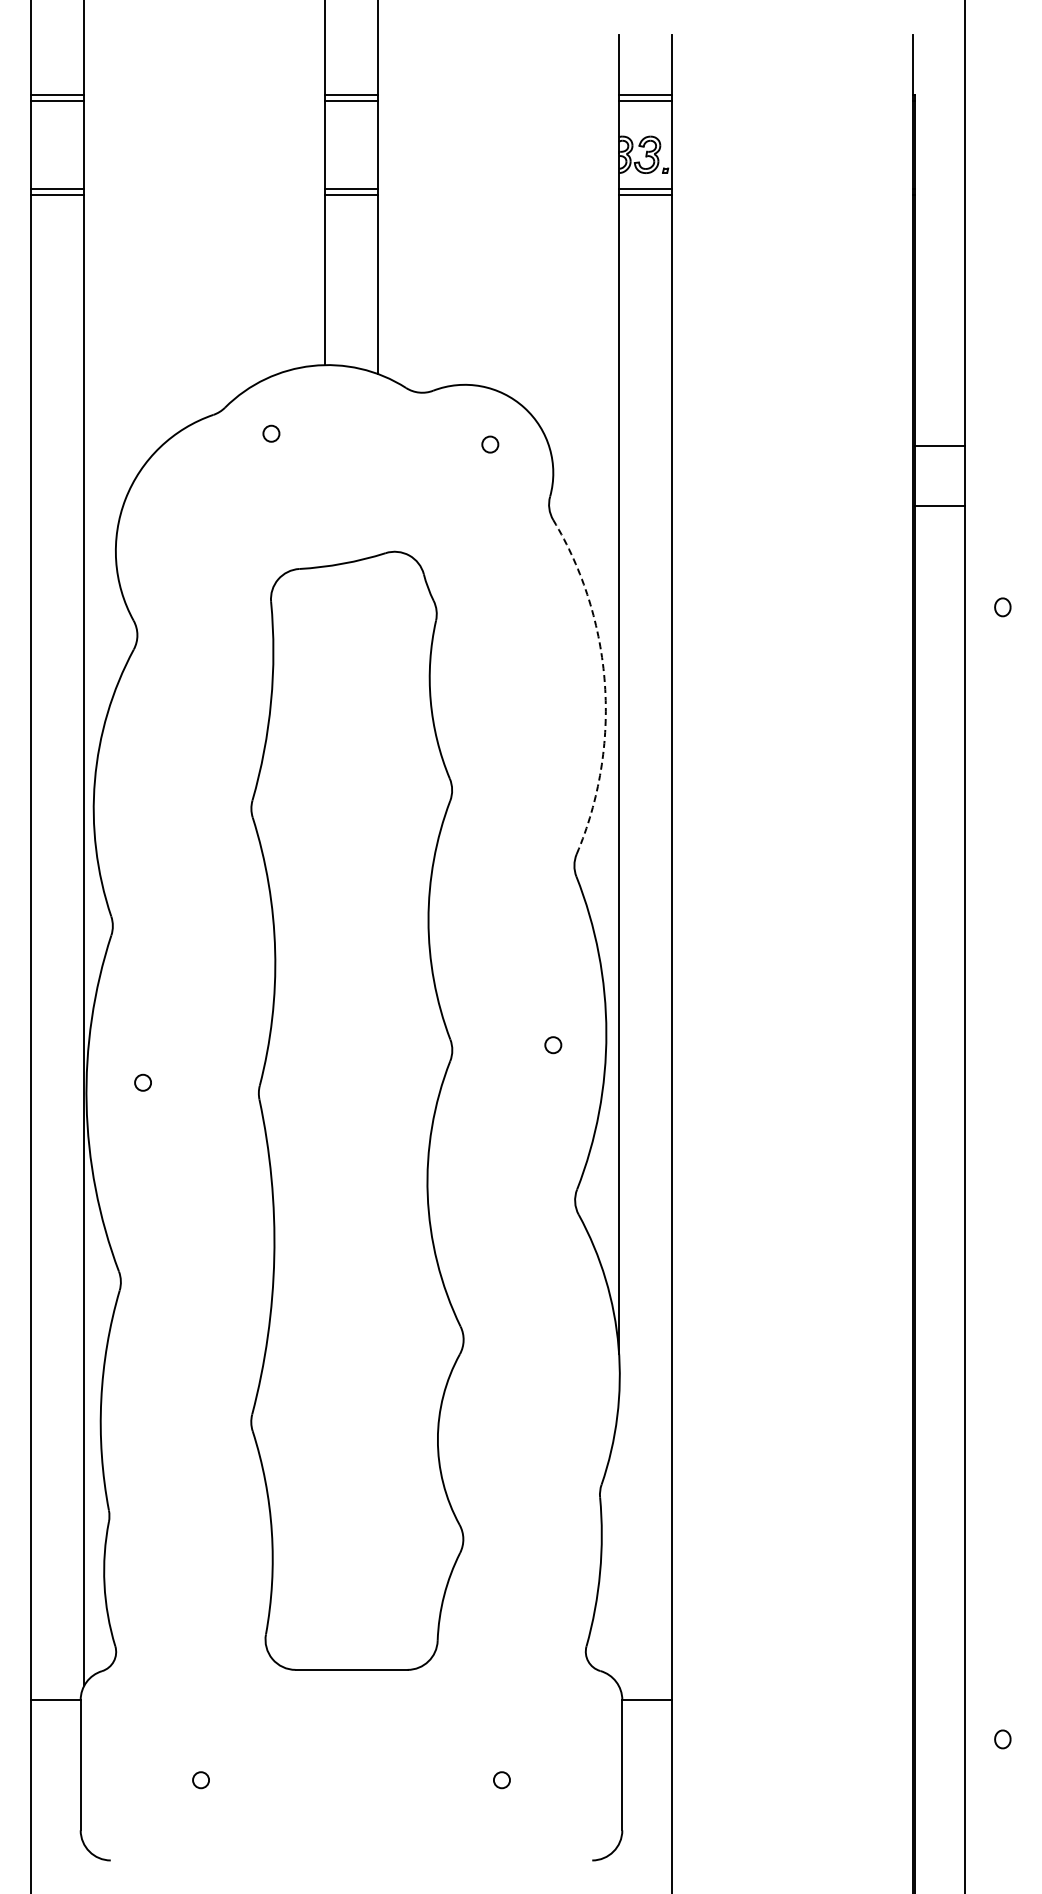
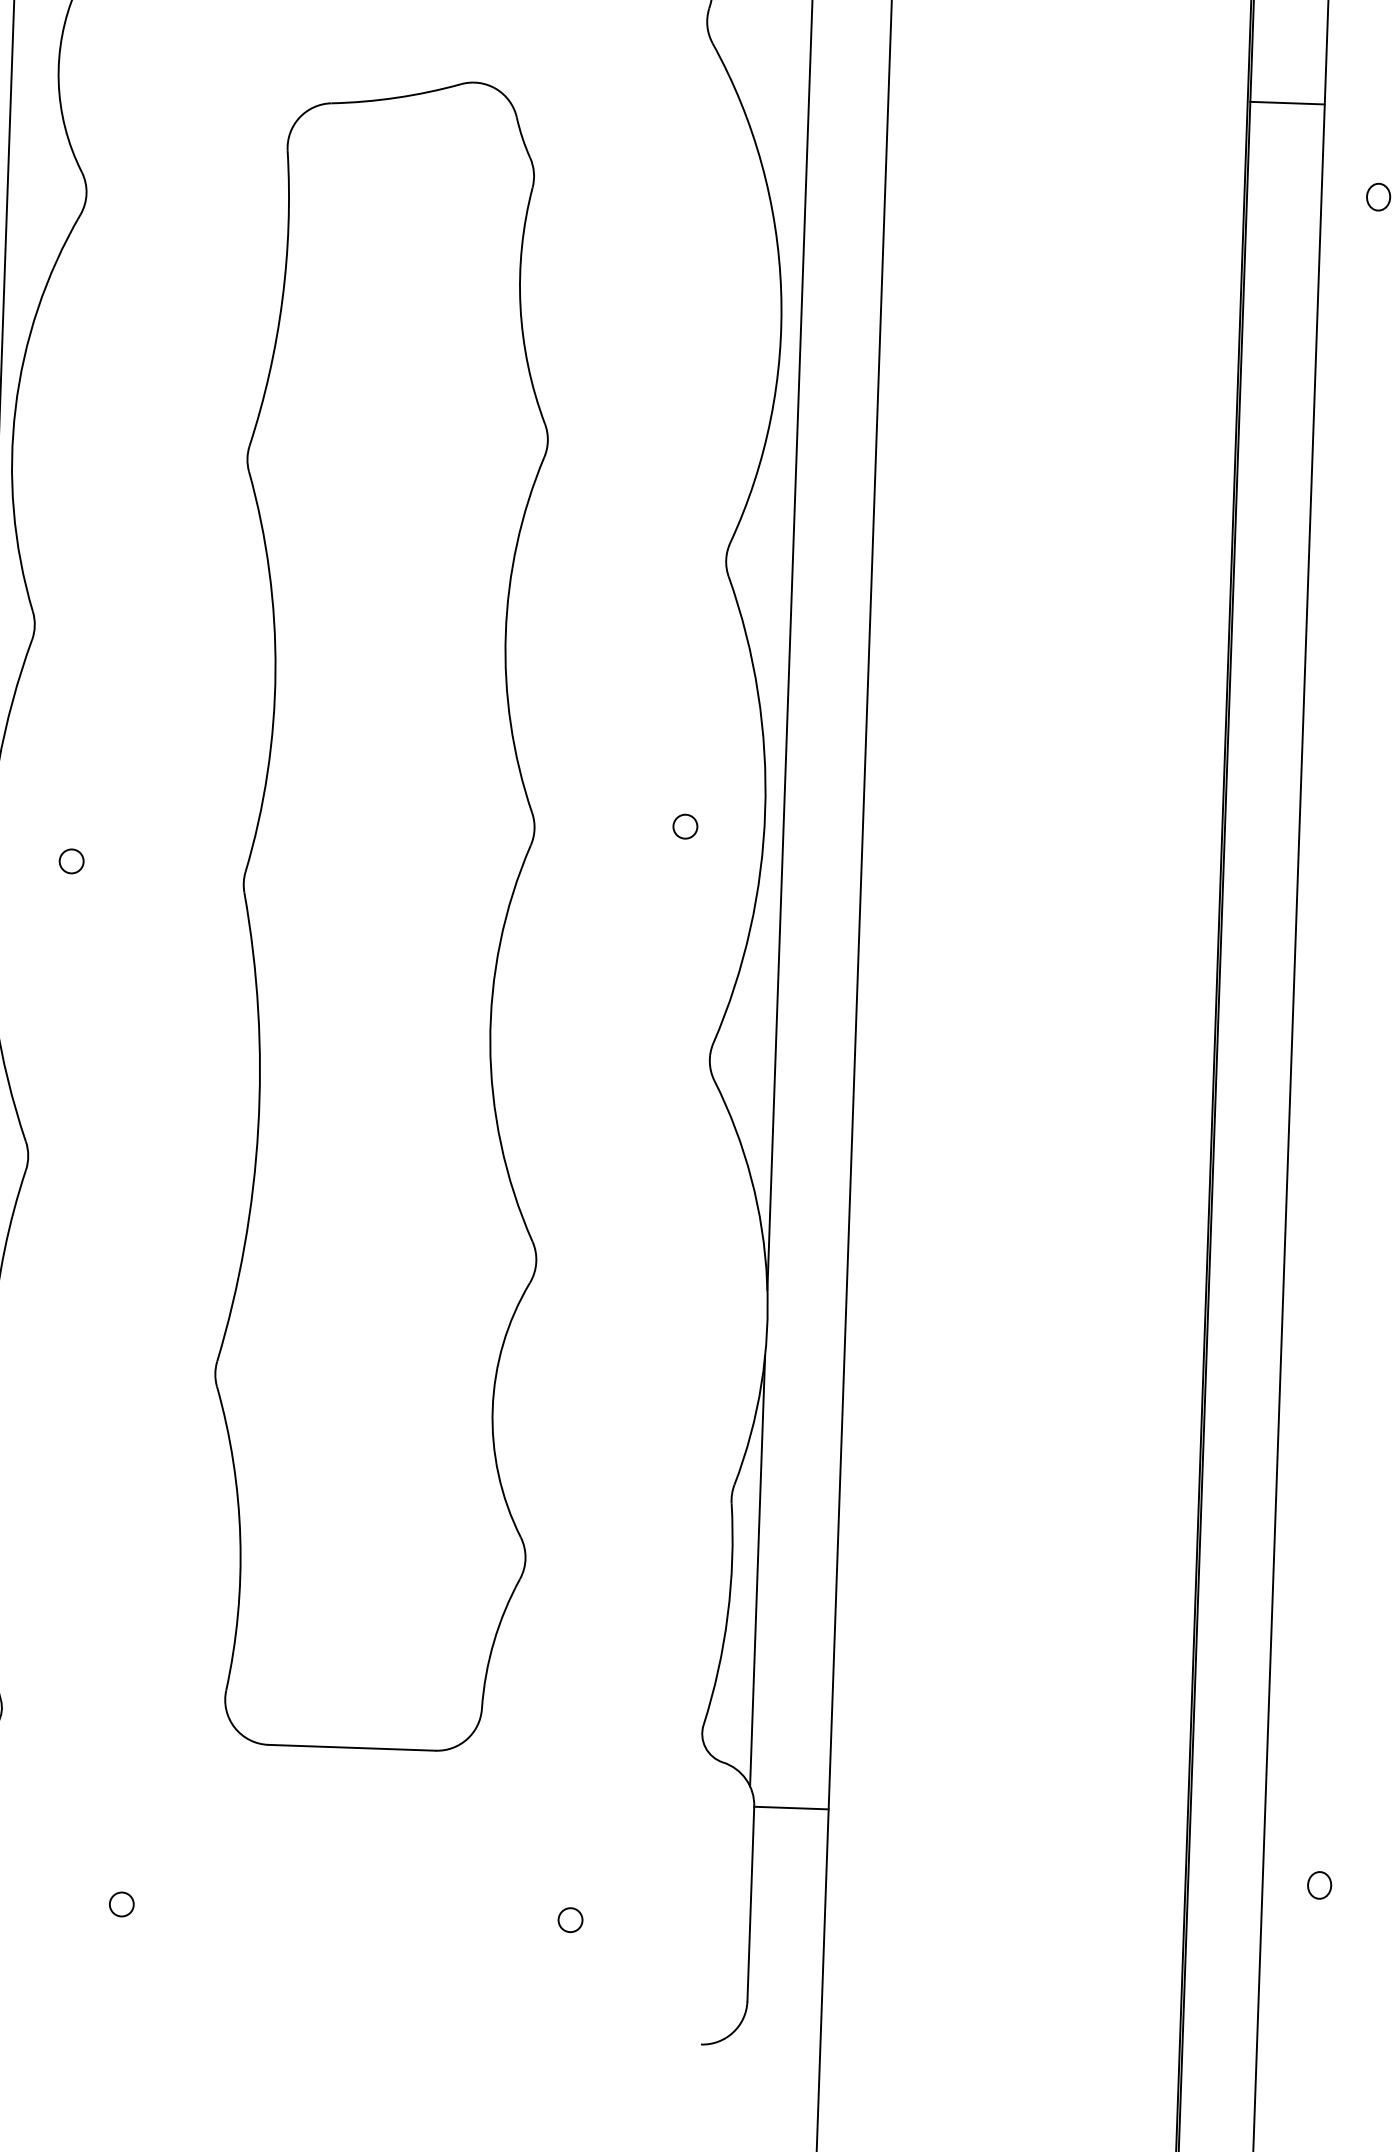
line: (939, 505) -> (1287, 103), moved
arc: (604, 684) -> (780, 291), dashed -> solid
line: (619, 1541) -> (758, 1570), added

